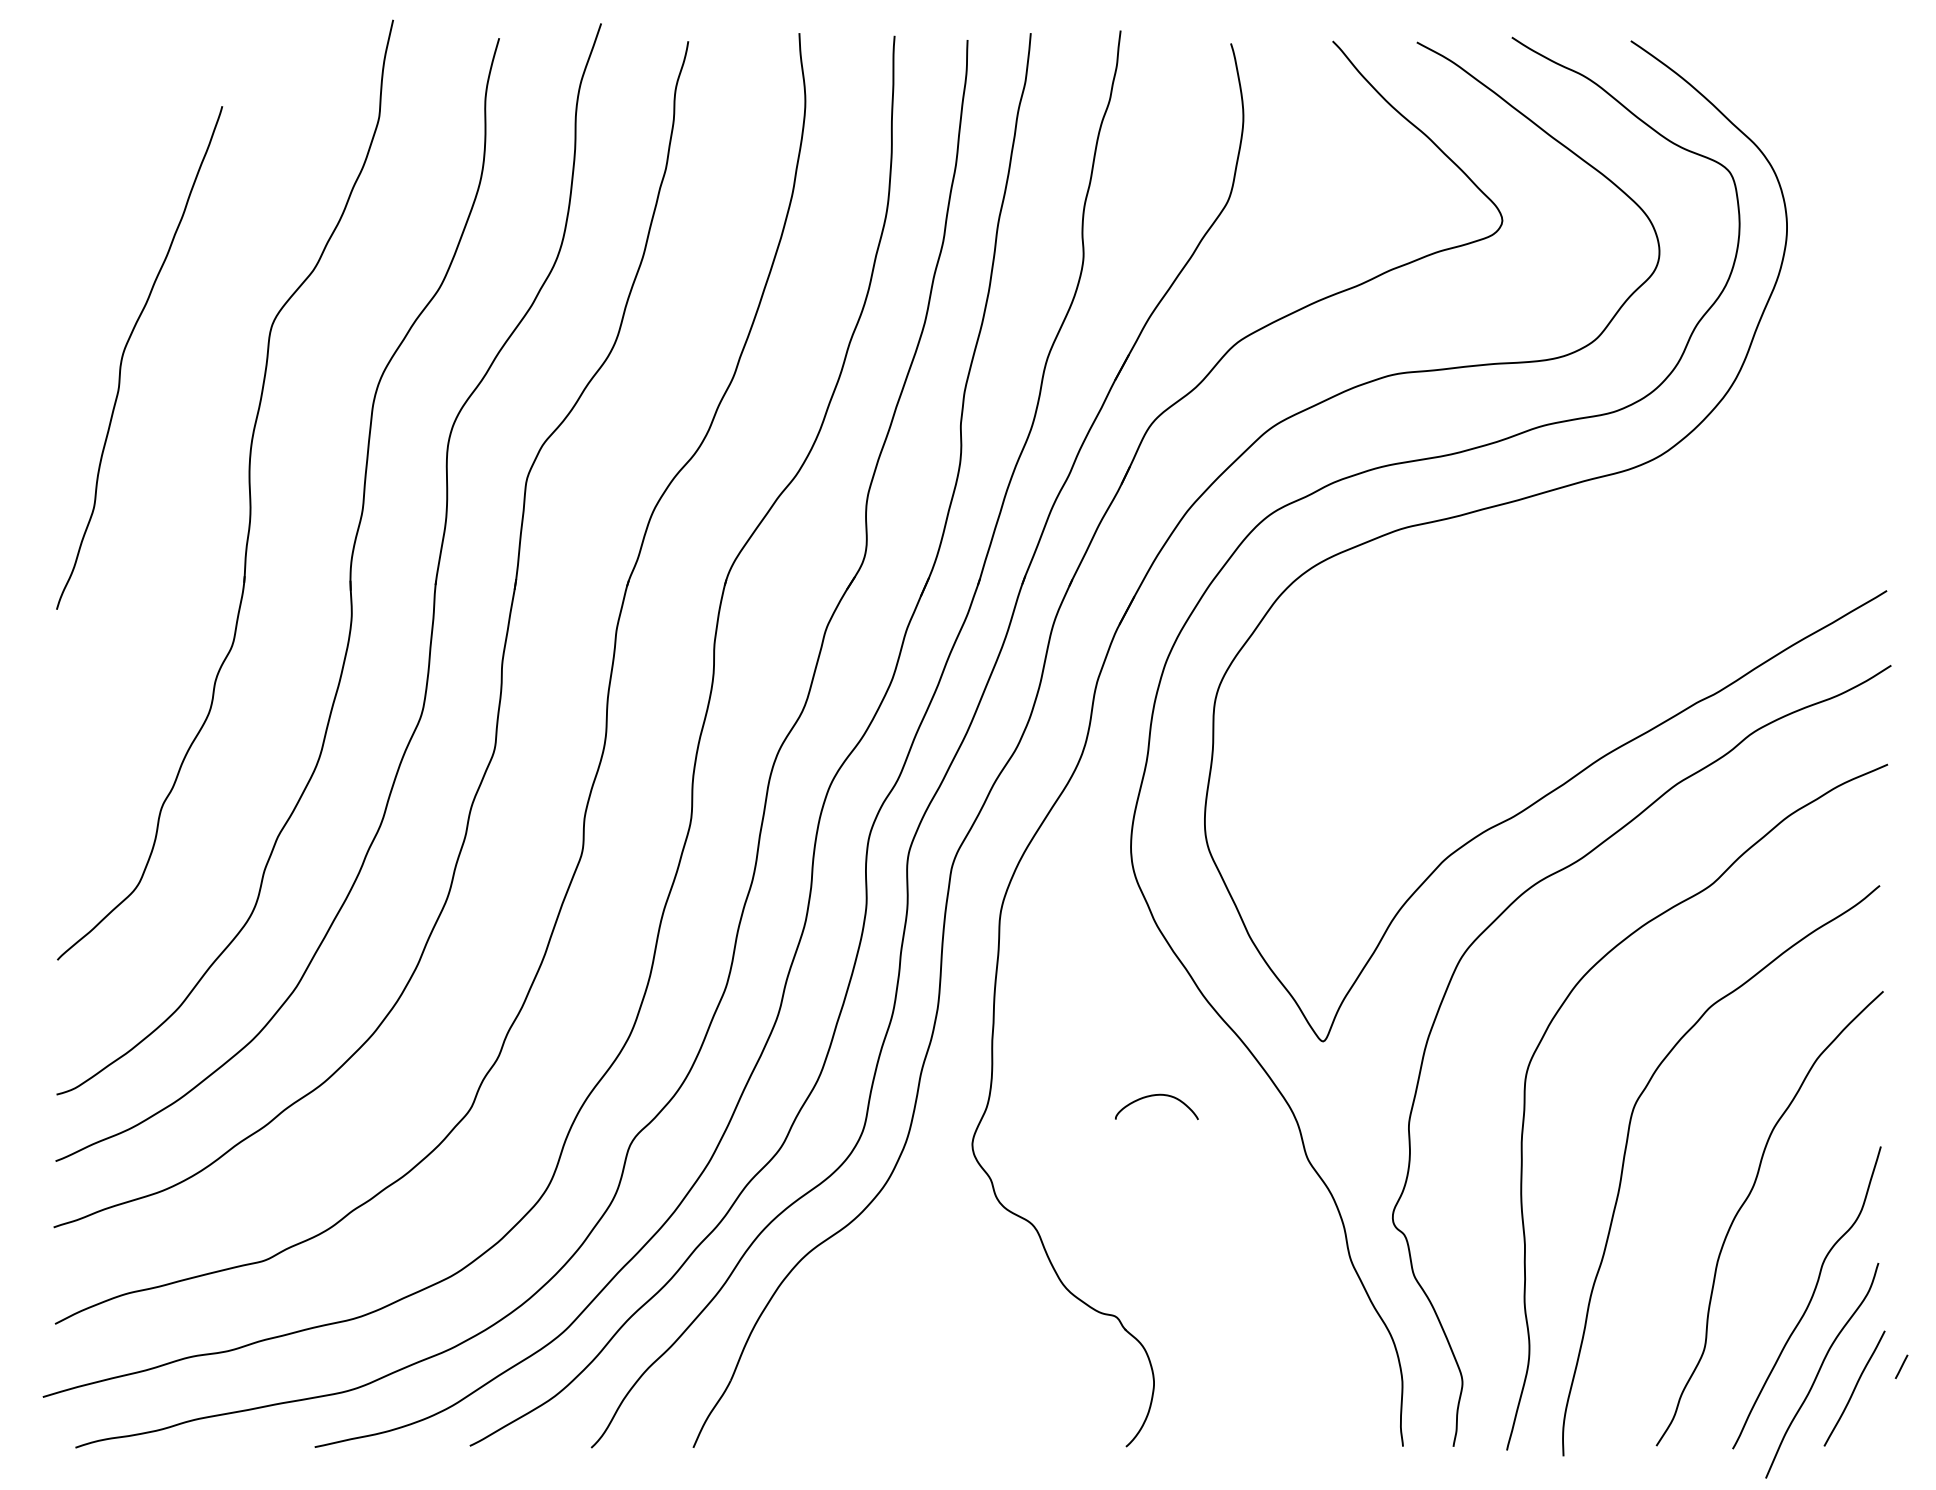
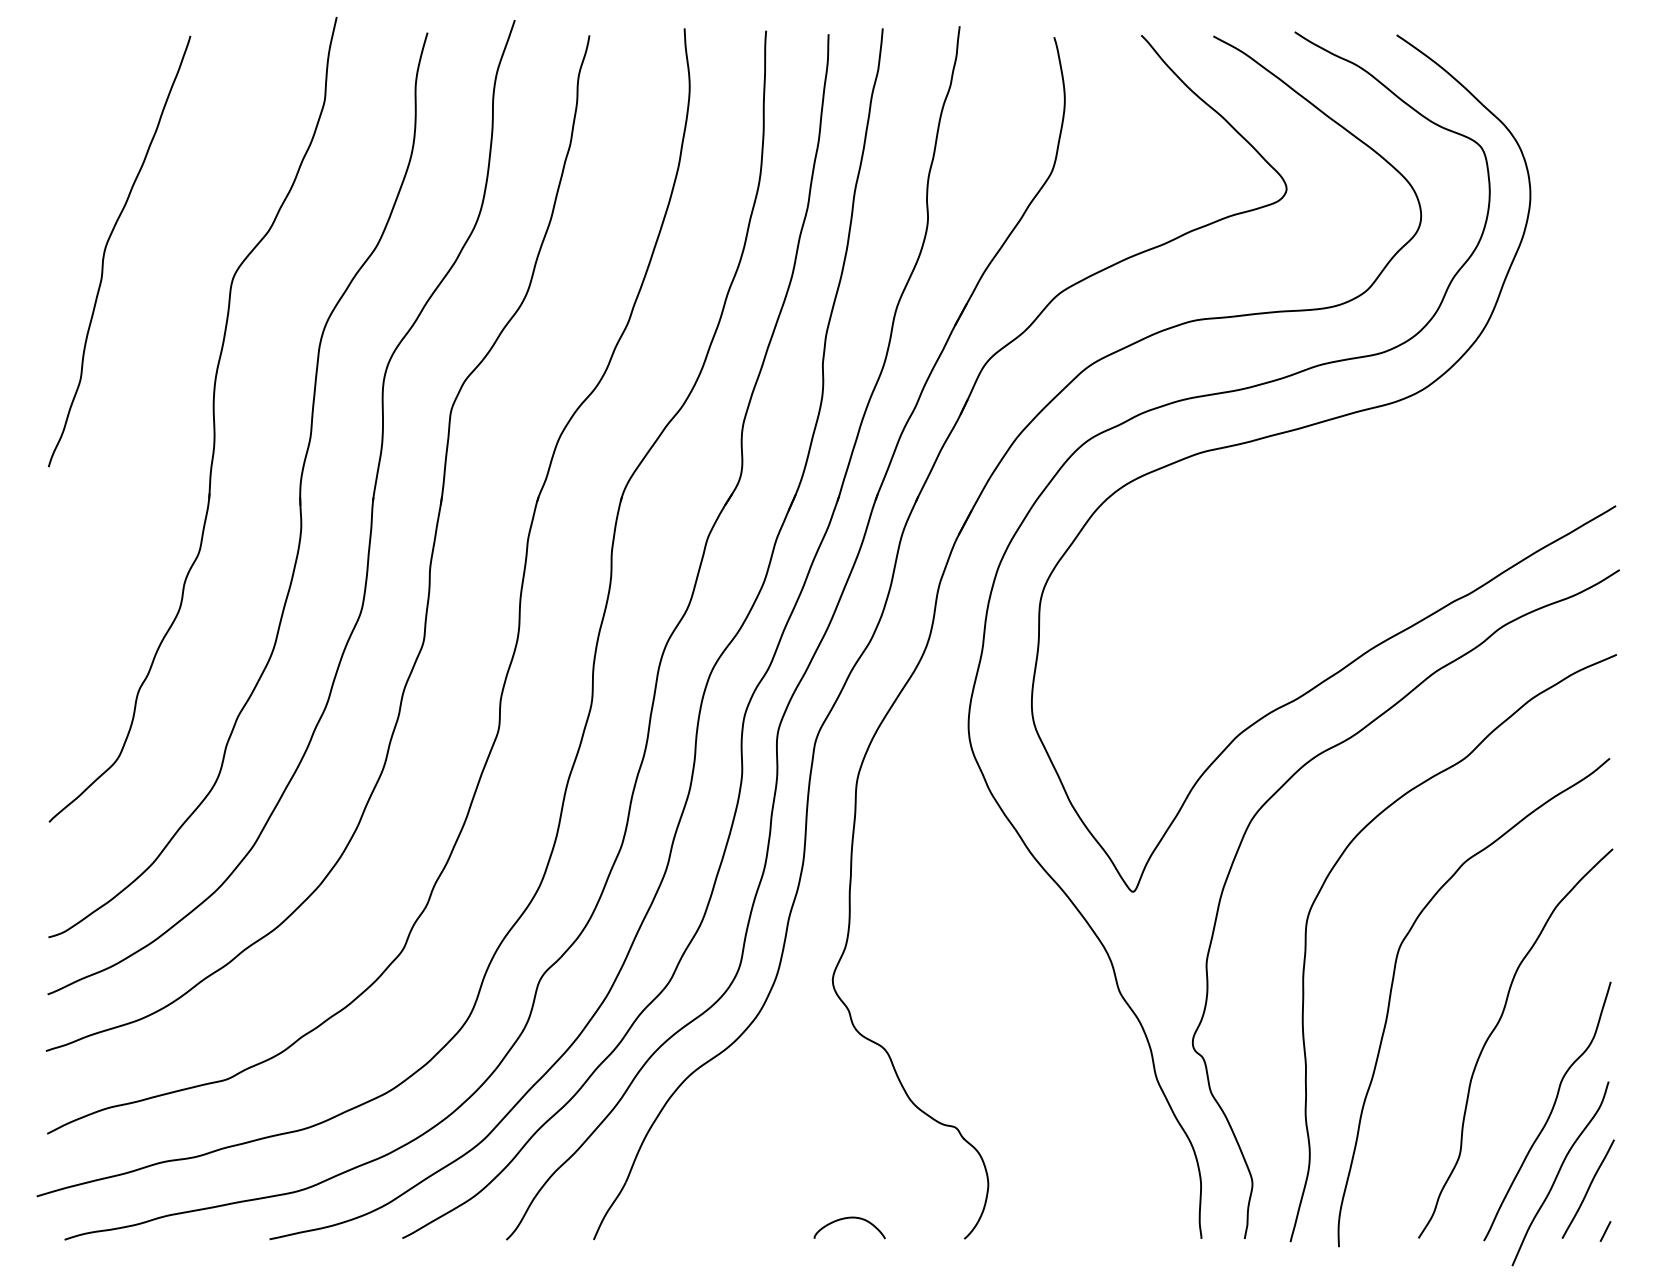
curve: (124, 354) -> (106, 248), moved
curve: (1151, 1097) -> (845, 1219), moved
line: (1901, 1366) -> (1605, 1231), moved

